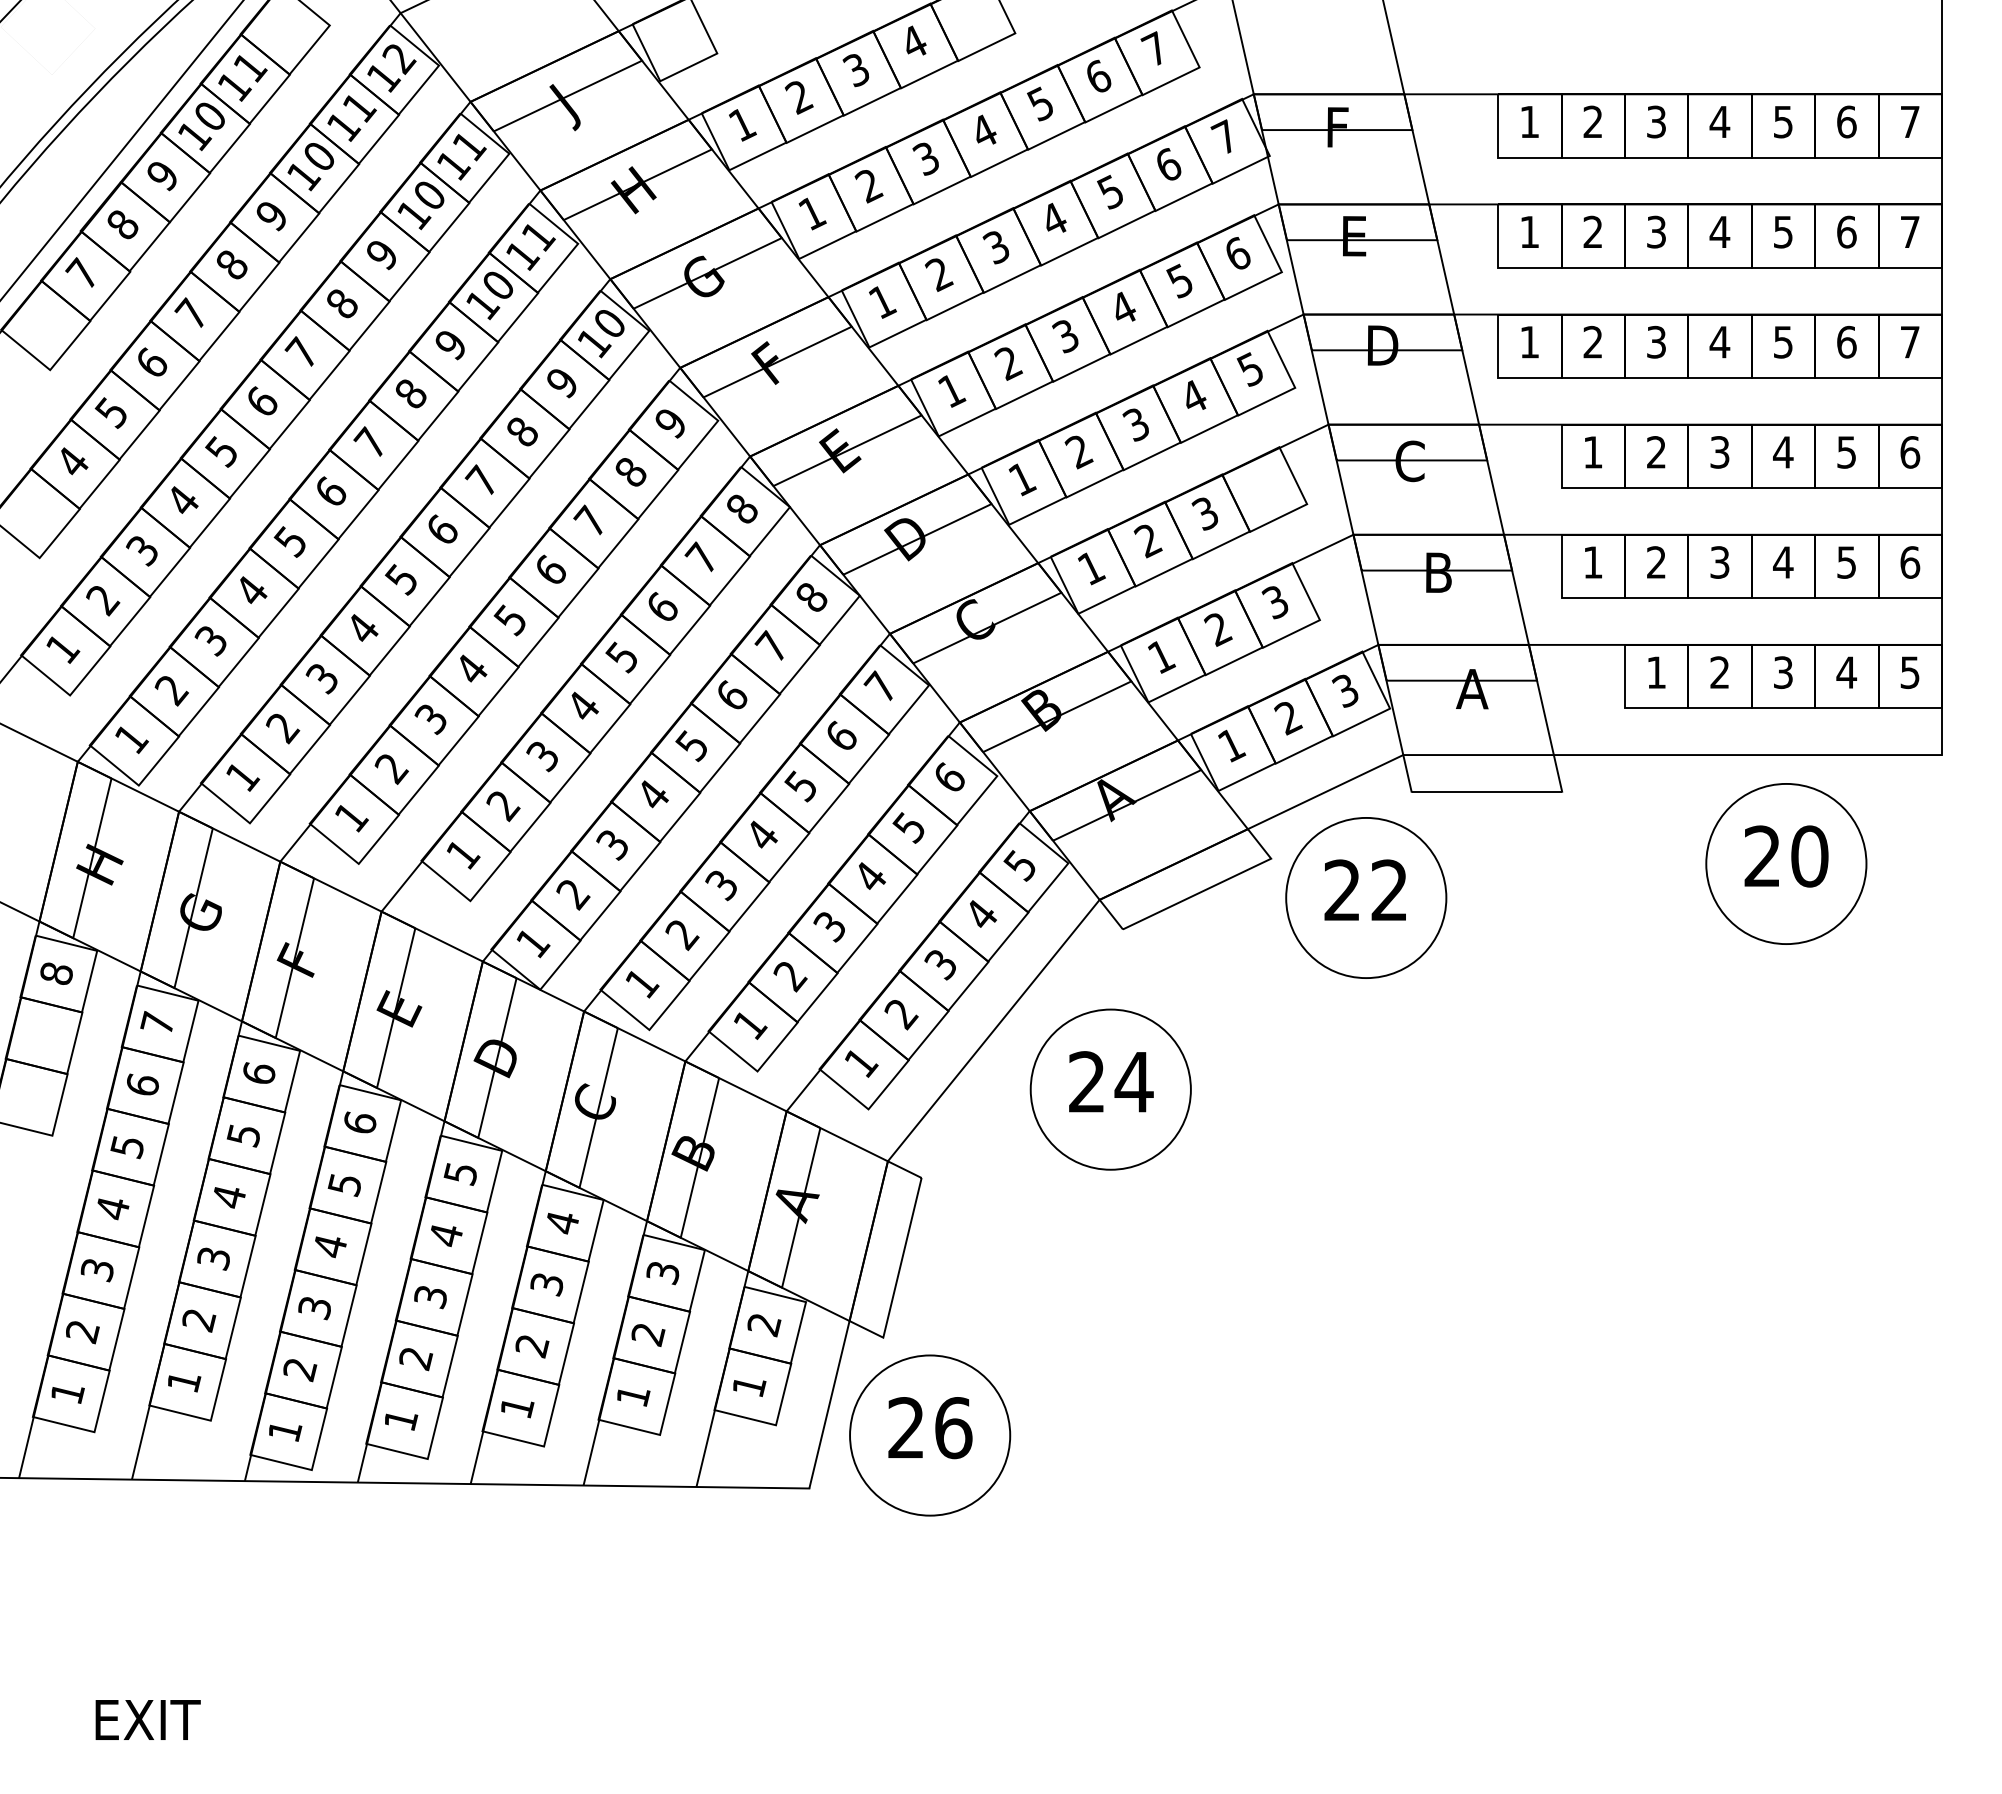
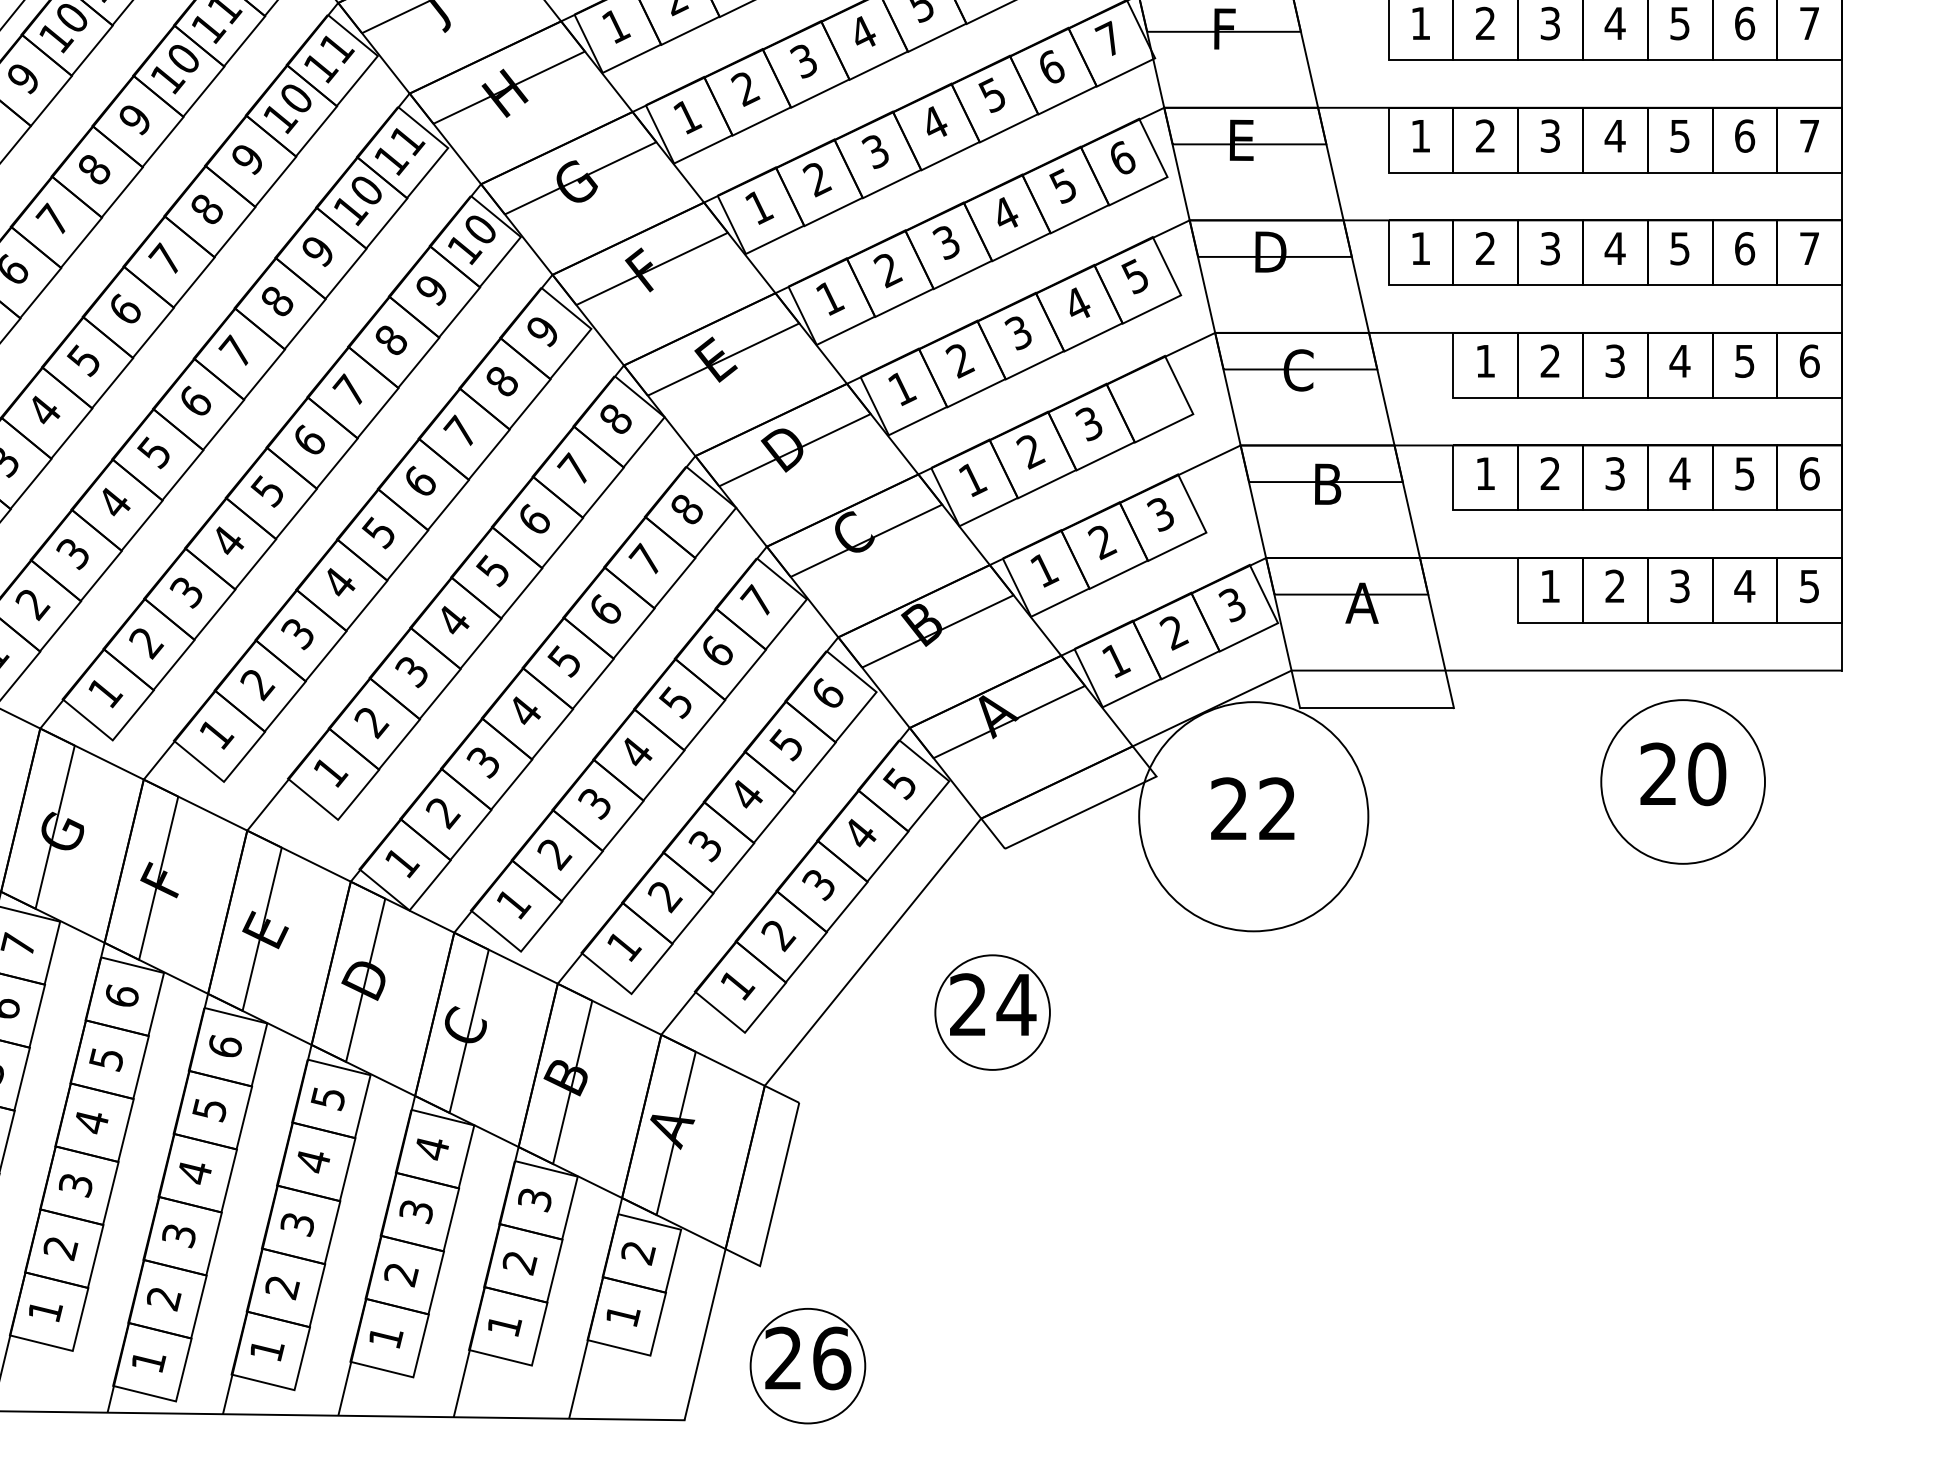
circle: (1366, 897) -> (1253, 816), size x1.4
circle: (1110, 1089) -> (992, 1012), size x0.7
circle: (930, 1435) -> (808, 1366), size x0.7

